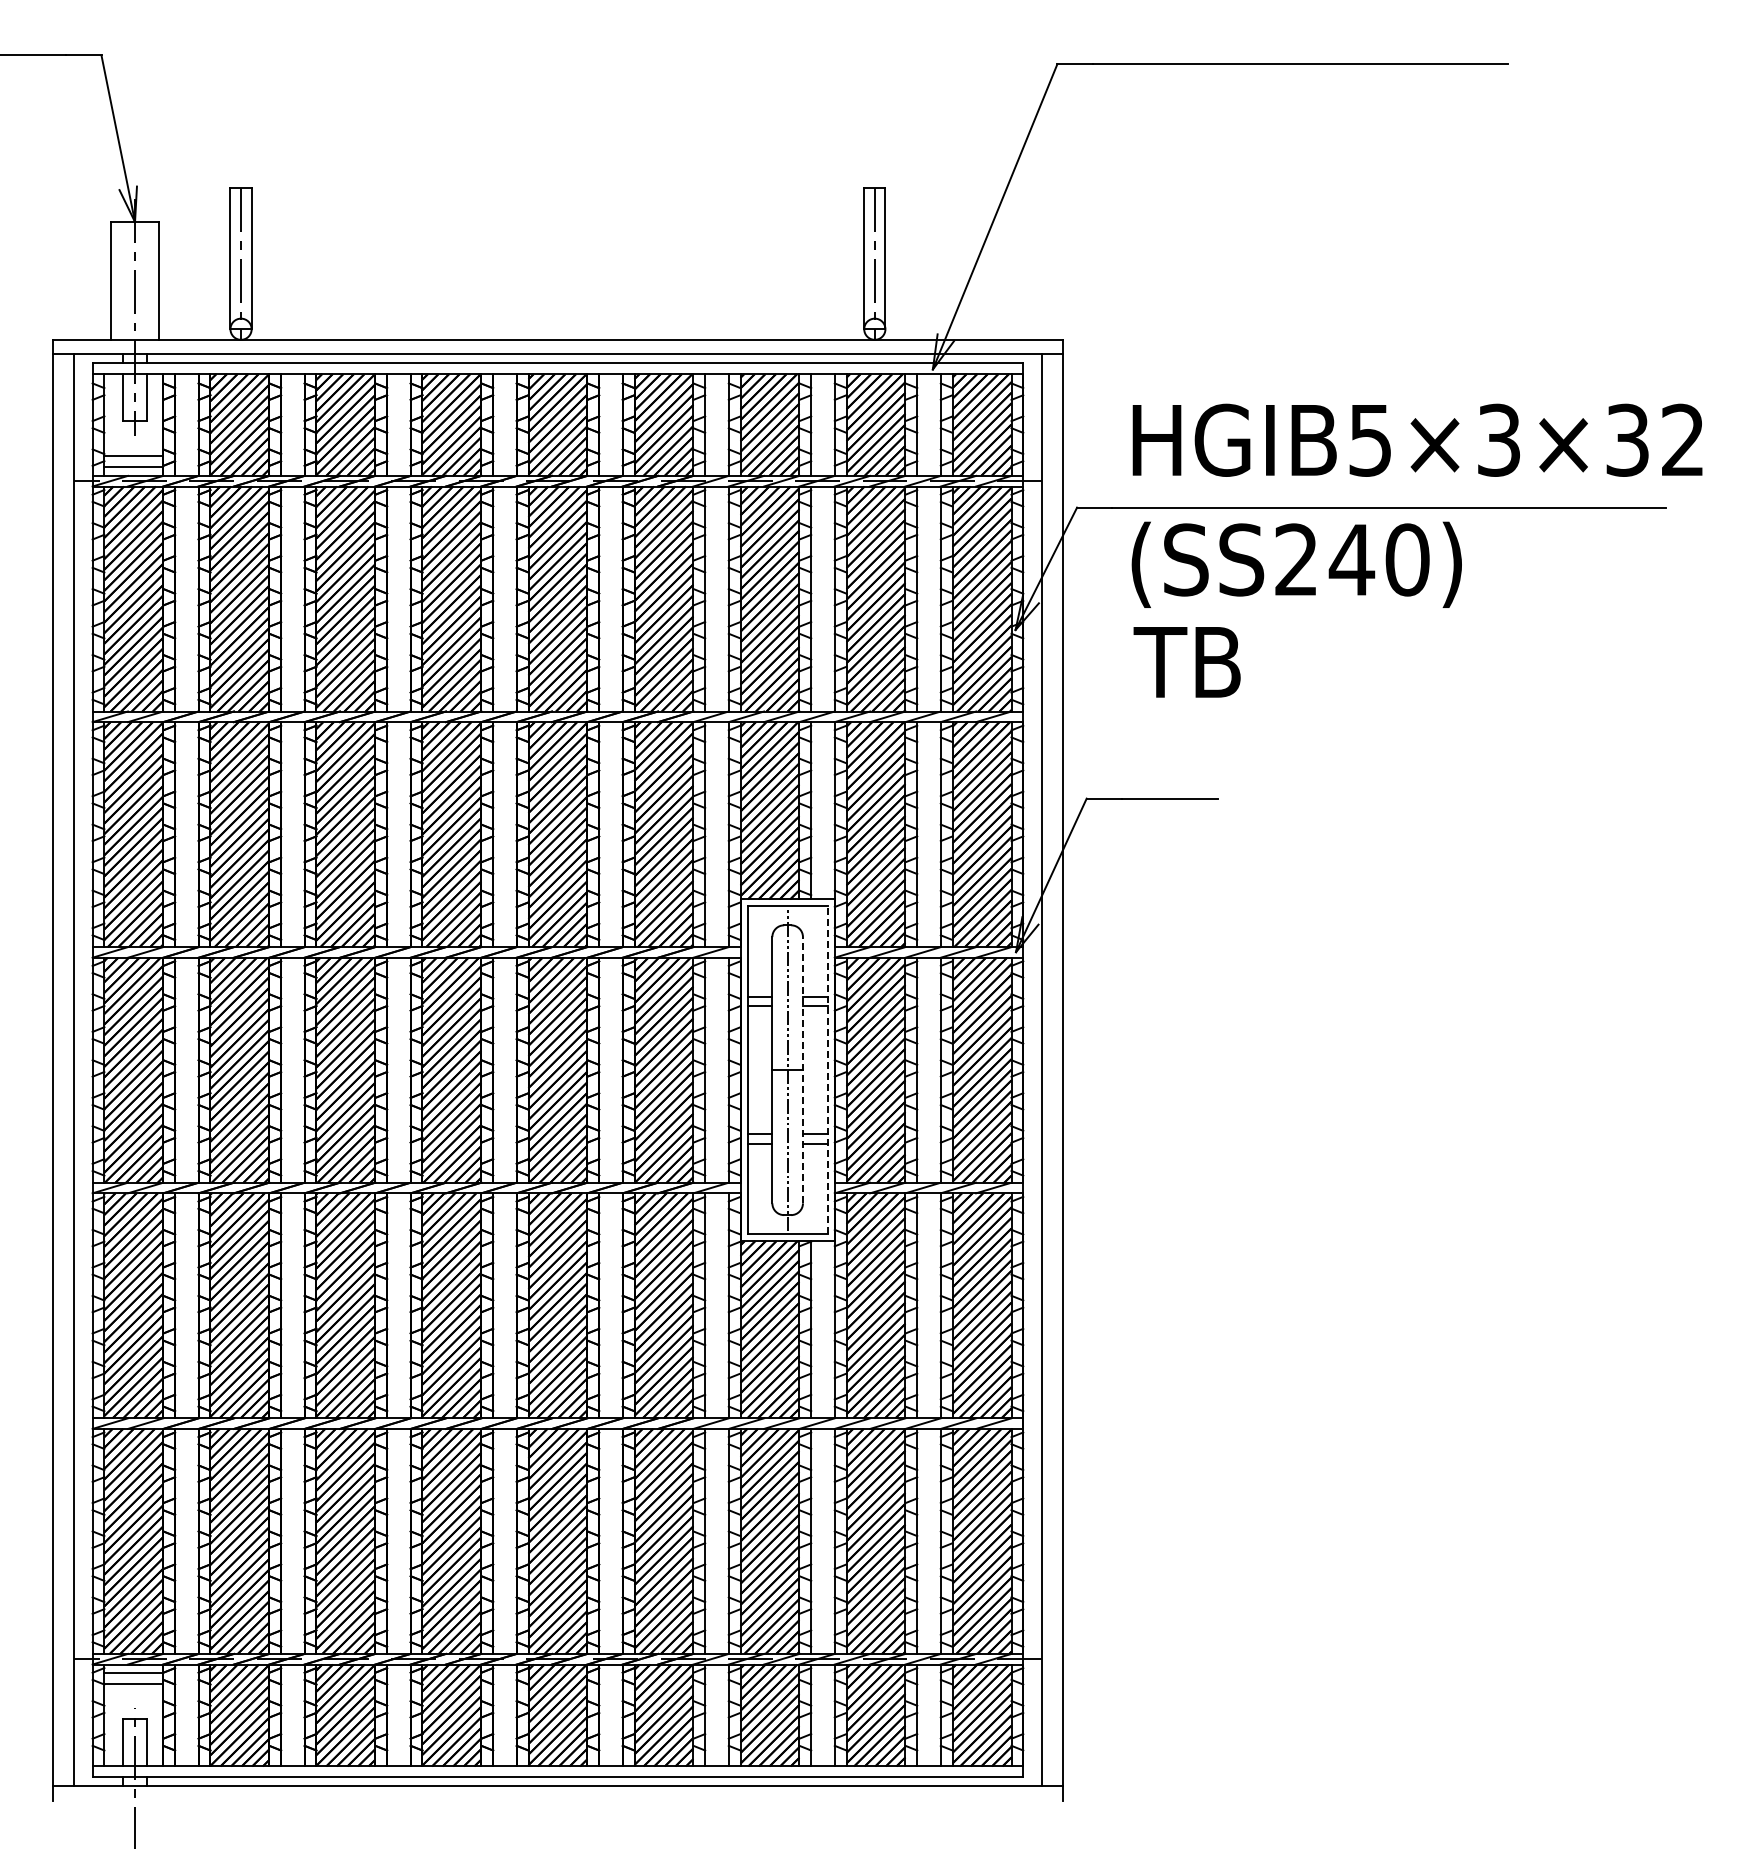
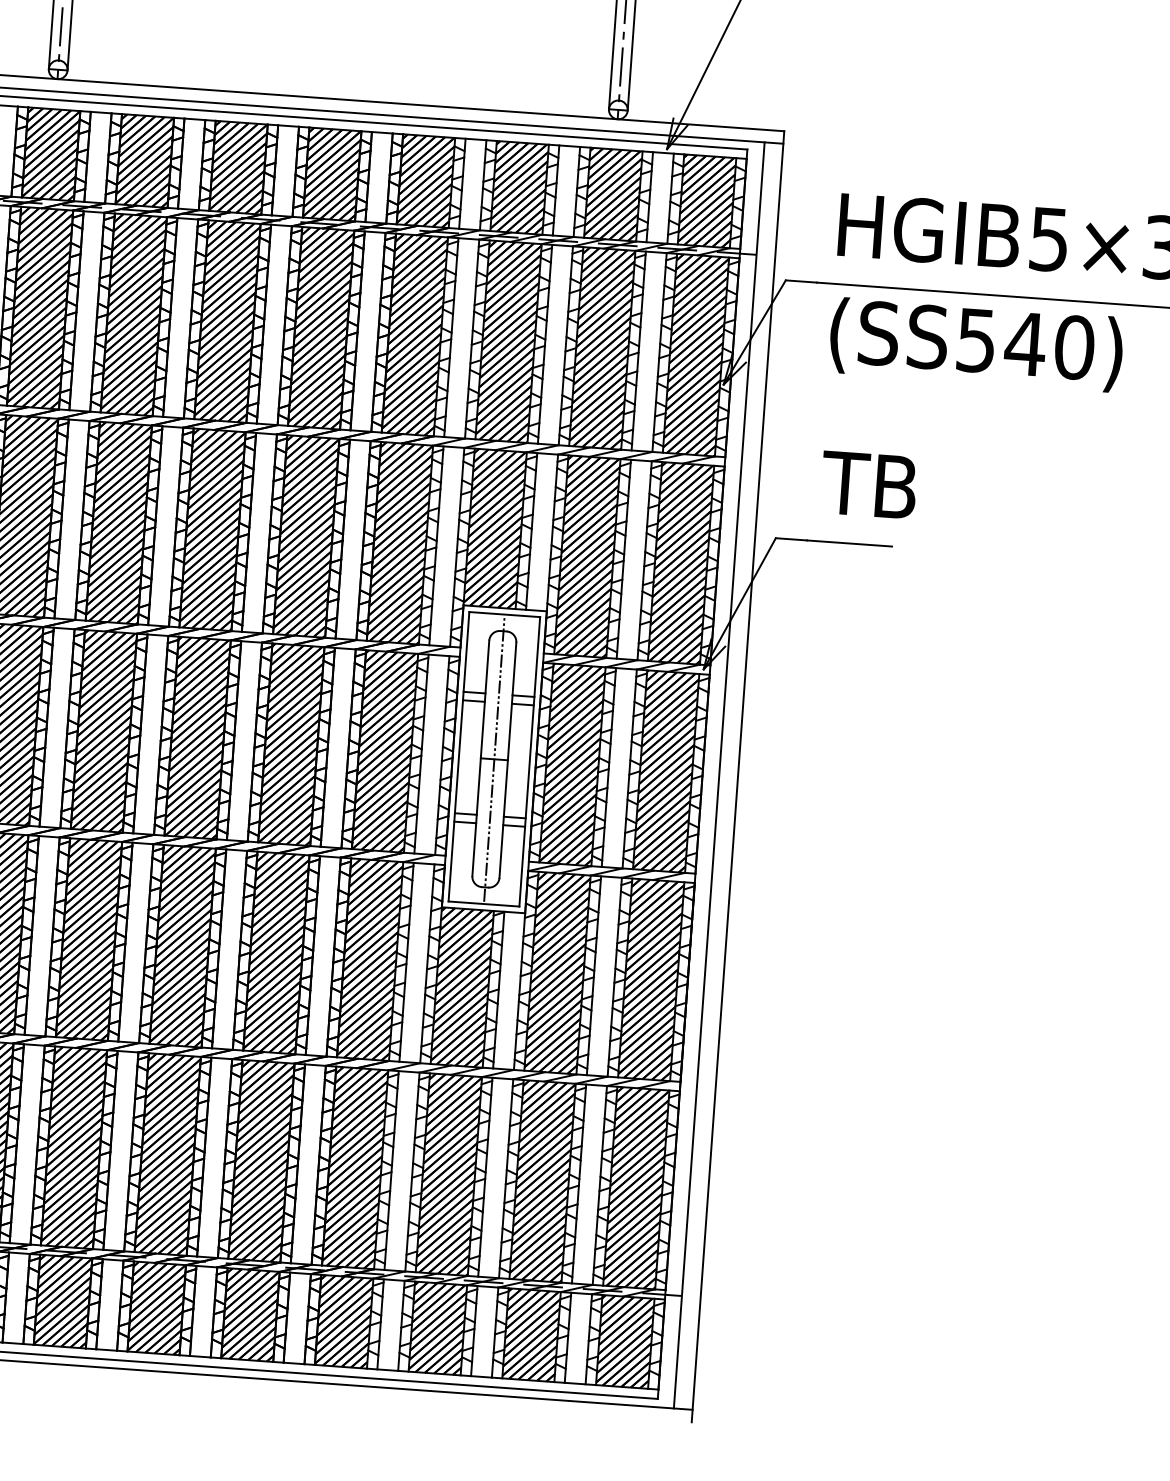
text: (1295, 559) -> (975, 340), (SS240) -> (SS540)
text: (1186, 662) -> (868, 485), moved
line: (802, 1069) -> (507, 759), dashed -> solid
line: (827, 1070) -> (529, 762), dashed -> solid

